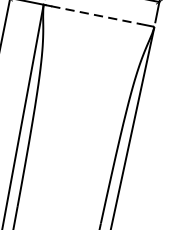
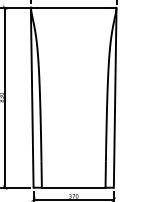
line: (96, 15) -> (71, 7), dashed -> solid

